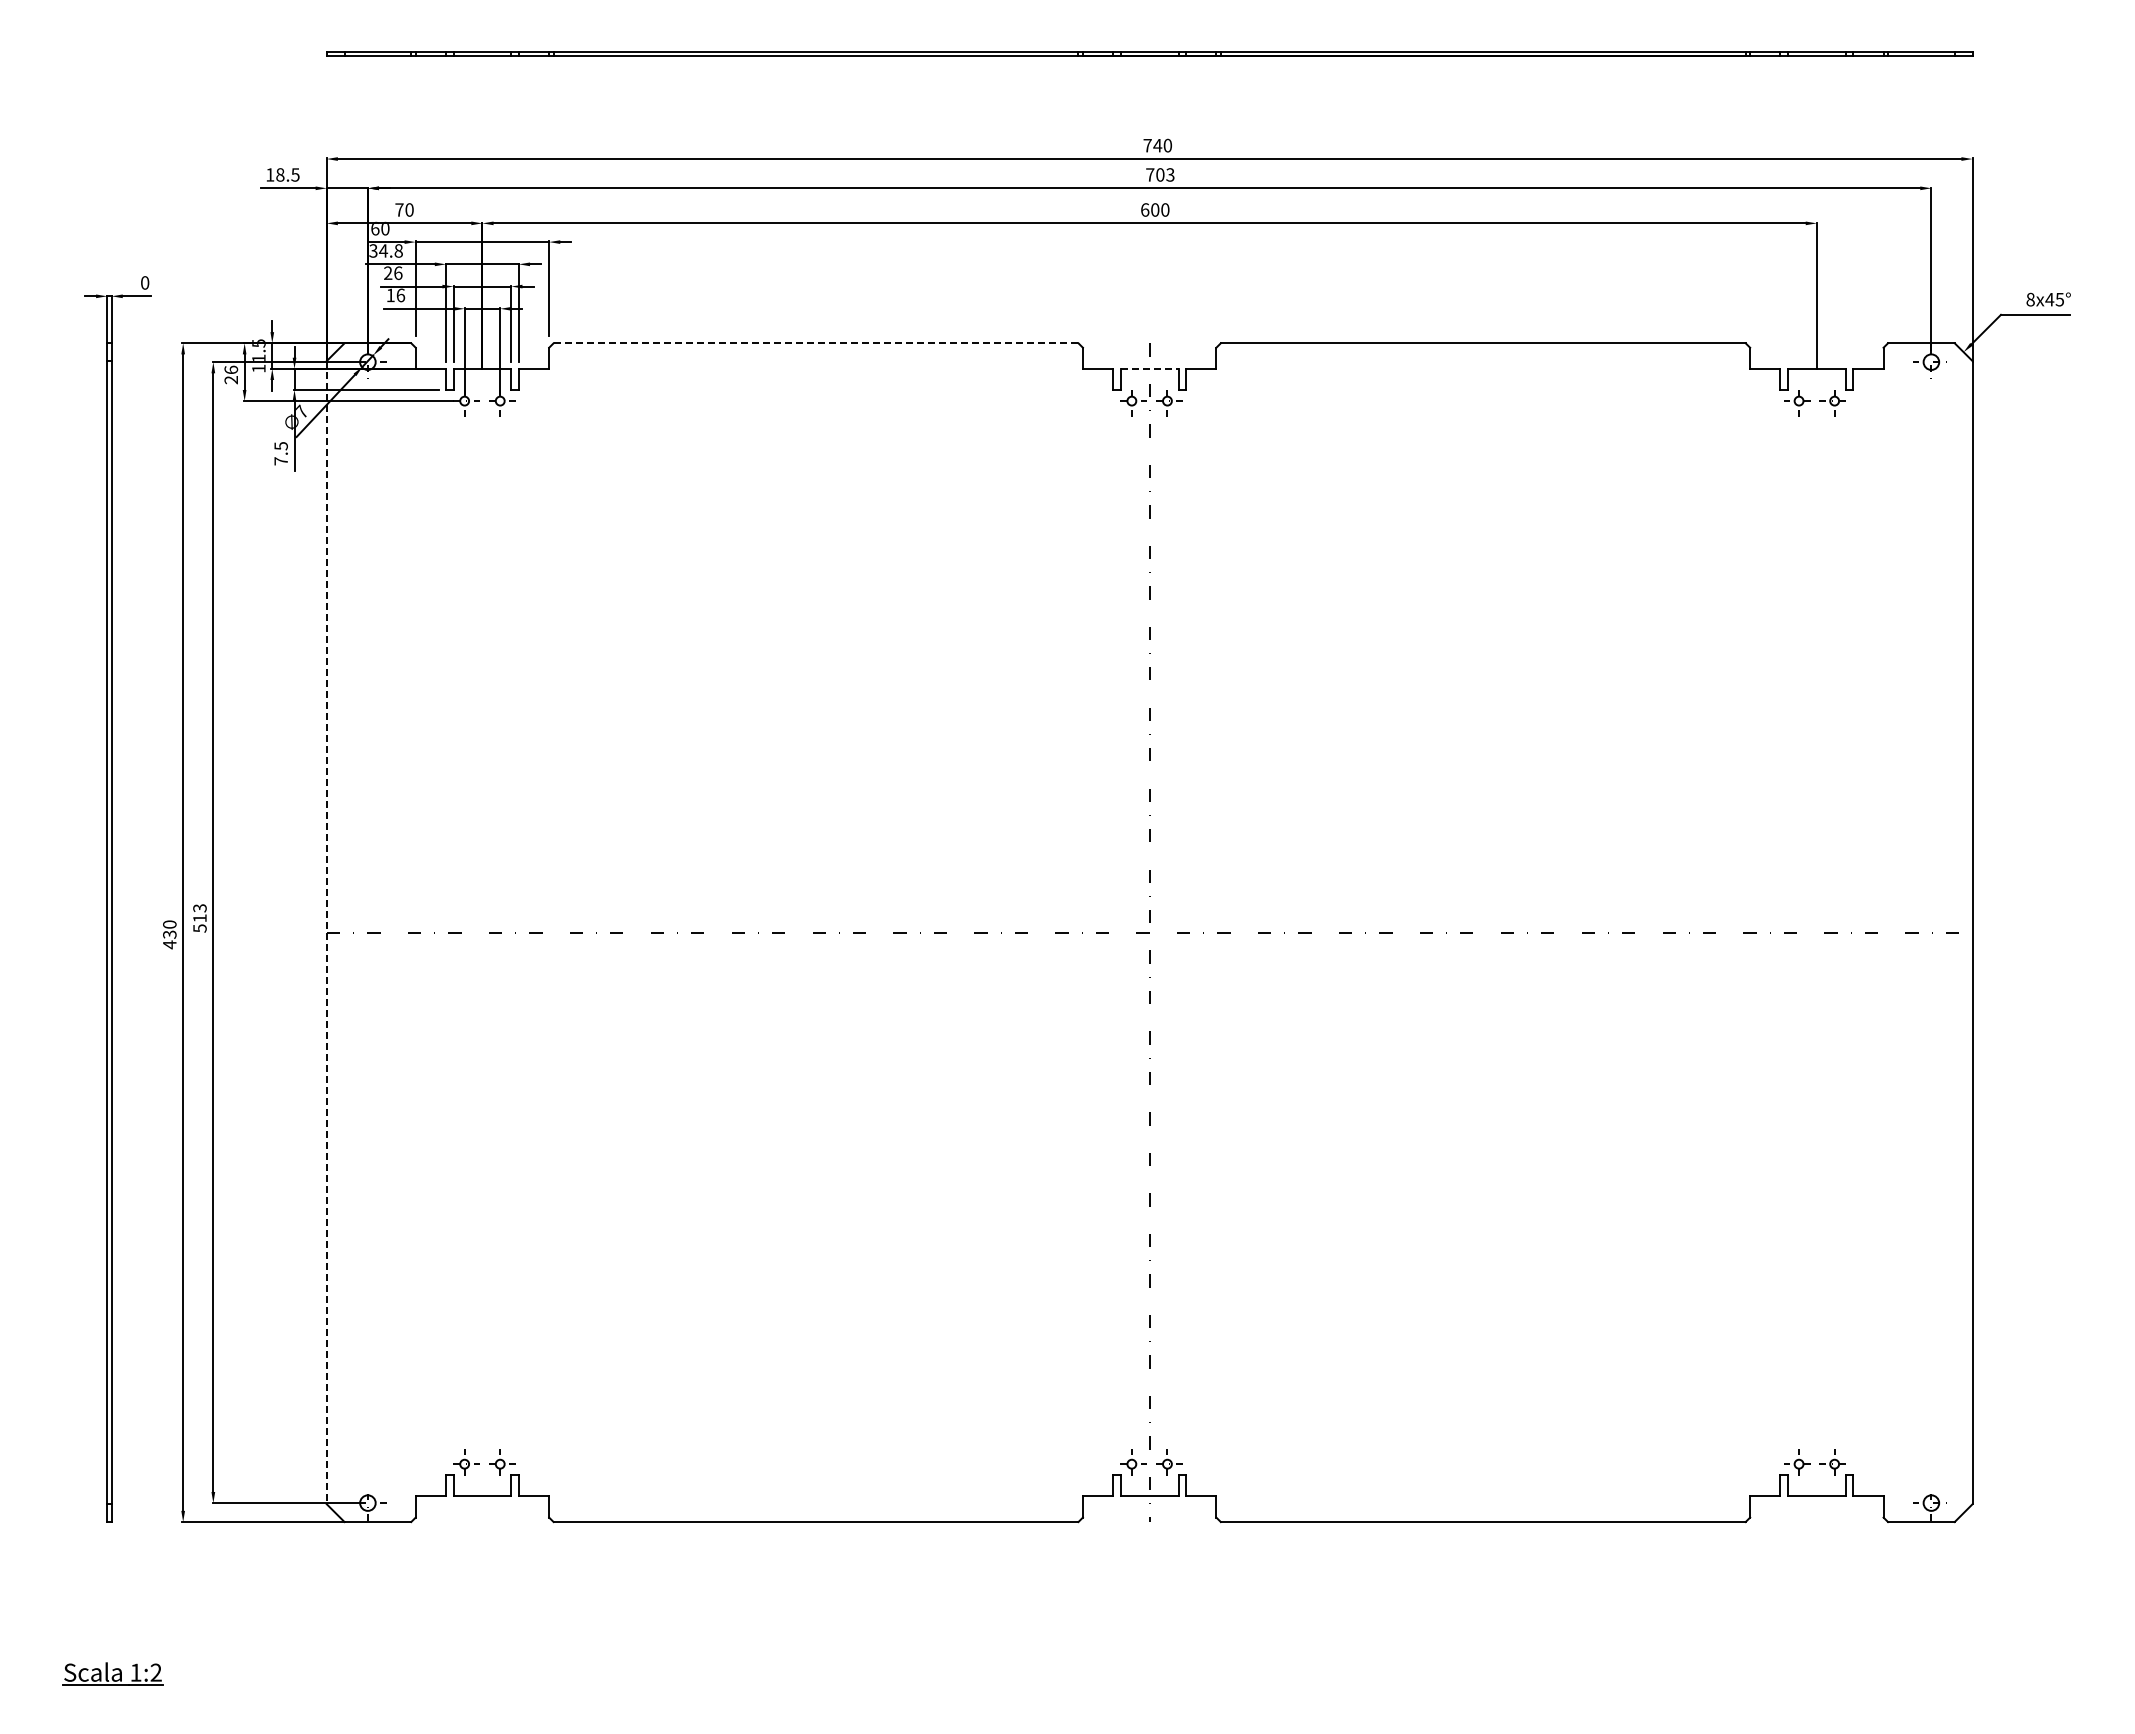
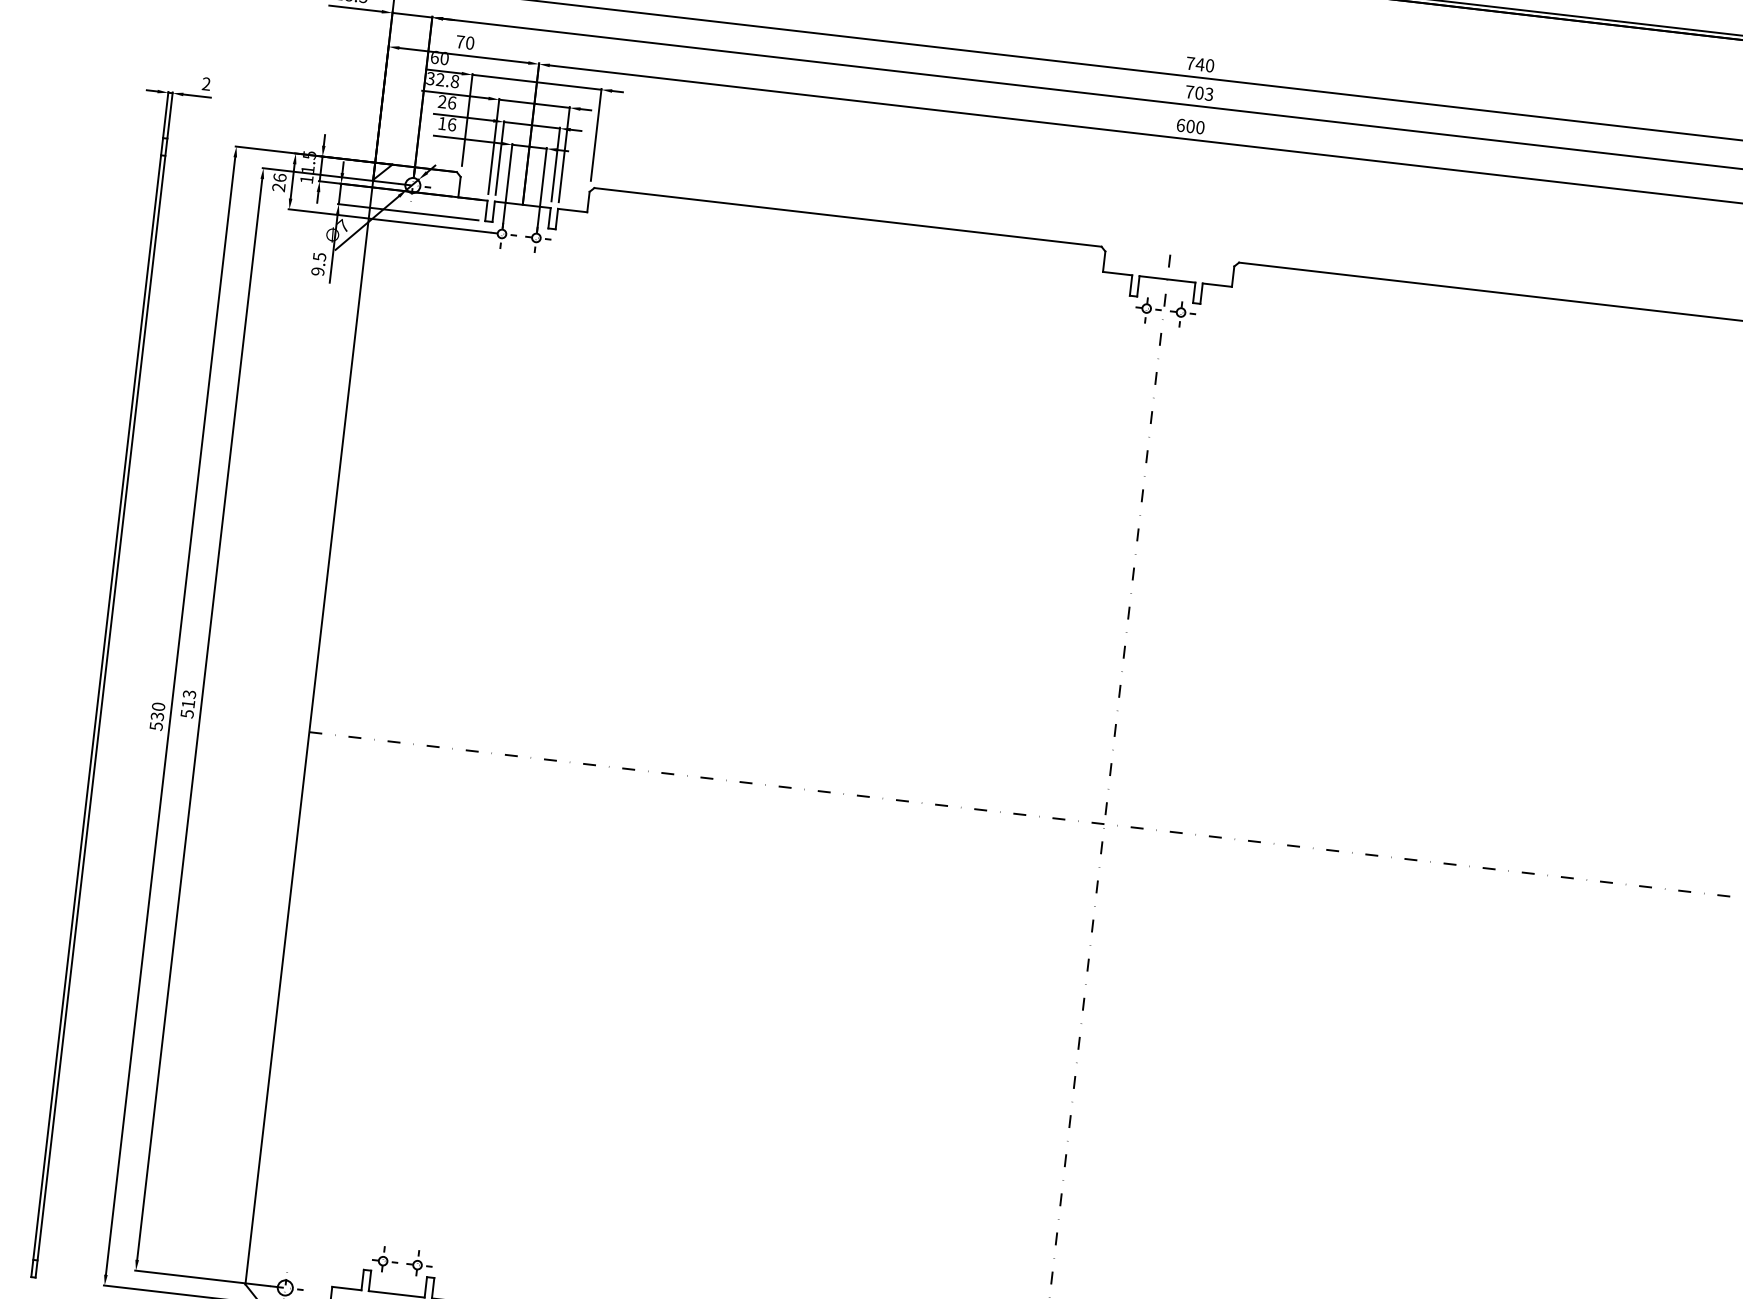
text: (383, 250) -> (440, 79), 34.8 -> 32.8
text: (145, 282) -> (206, 83), 0 -> 2
line: (815, 343) -> (847, 217), dashed -> solid
line: (1149, 368) -> (1167, 279), dashed -> solid
text: (280, 461) -> (317, 271), 7.5 -> 9.5
line: (326, 932) -> (309, 731), dashed -> solid
text: (169, 944) -> (156, 726), 430 -> 530

